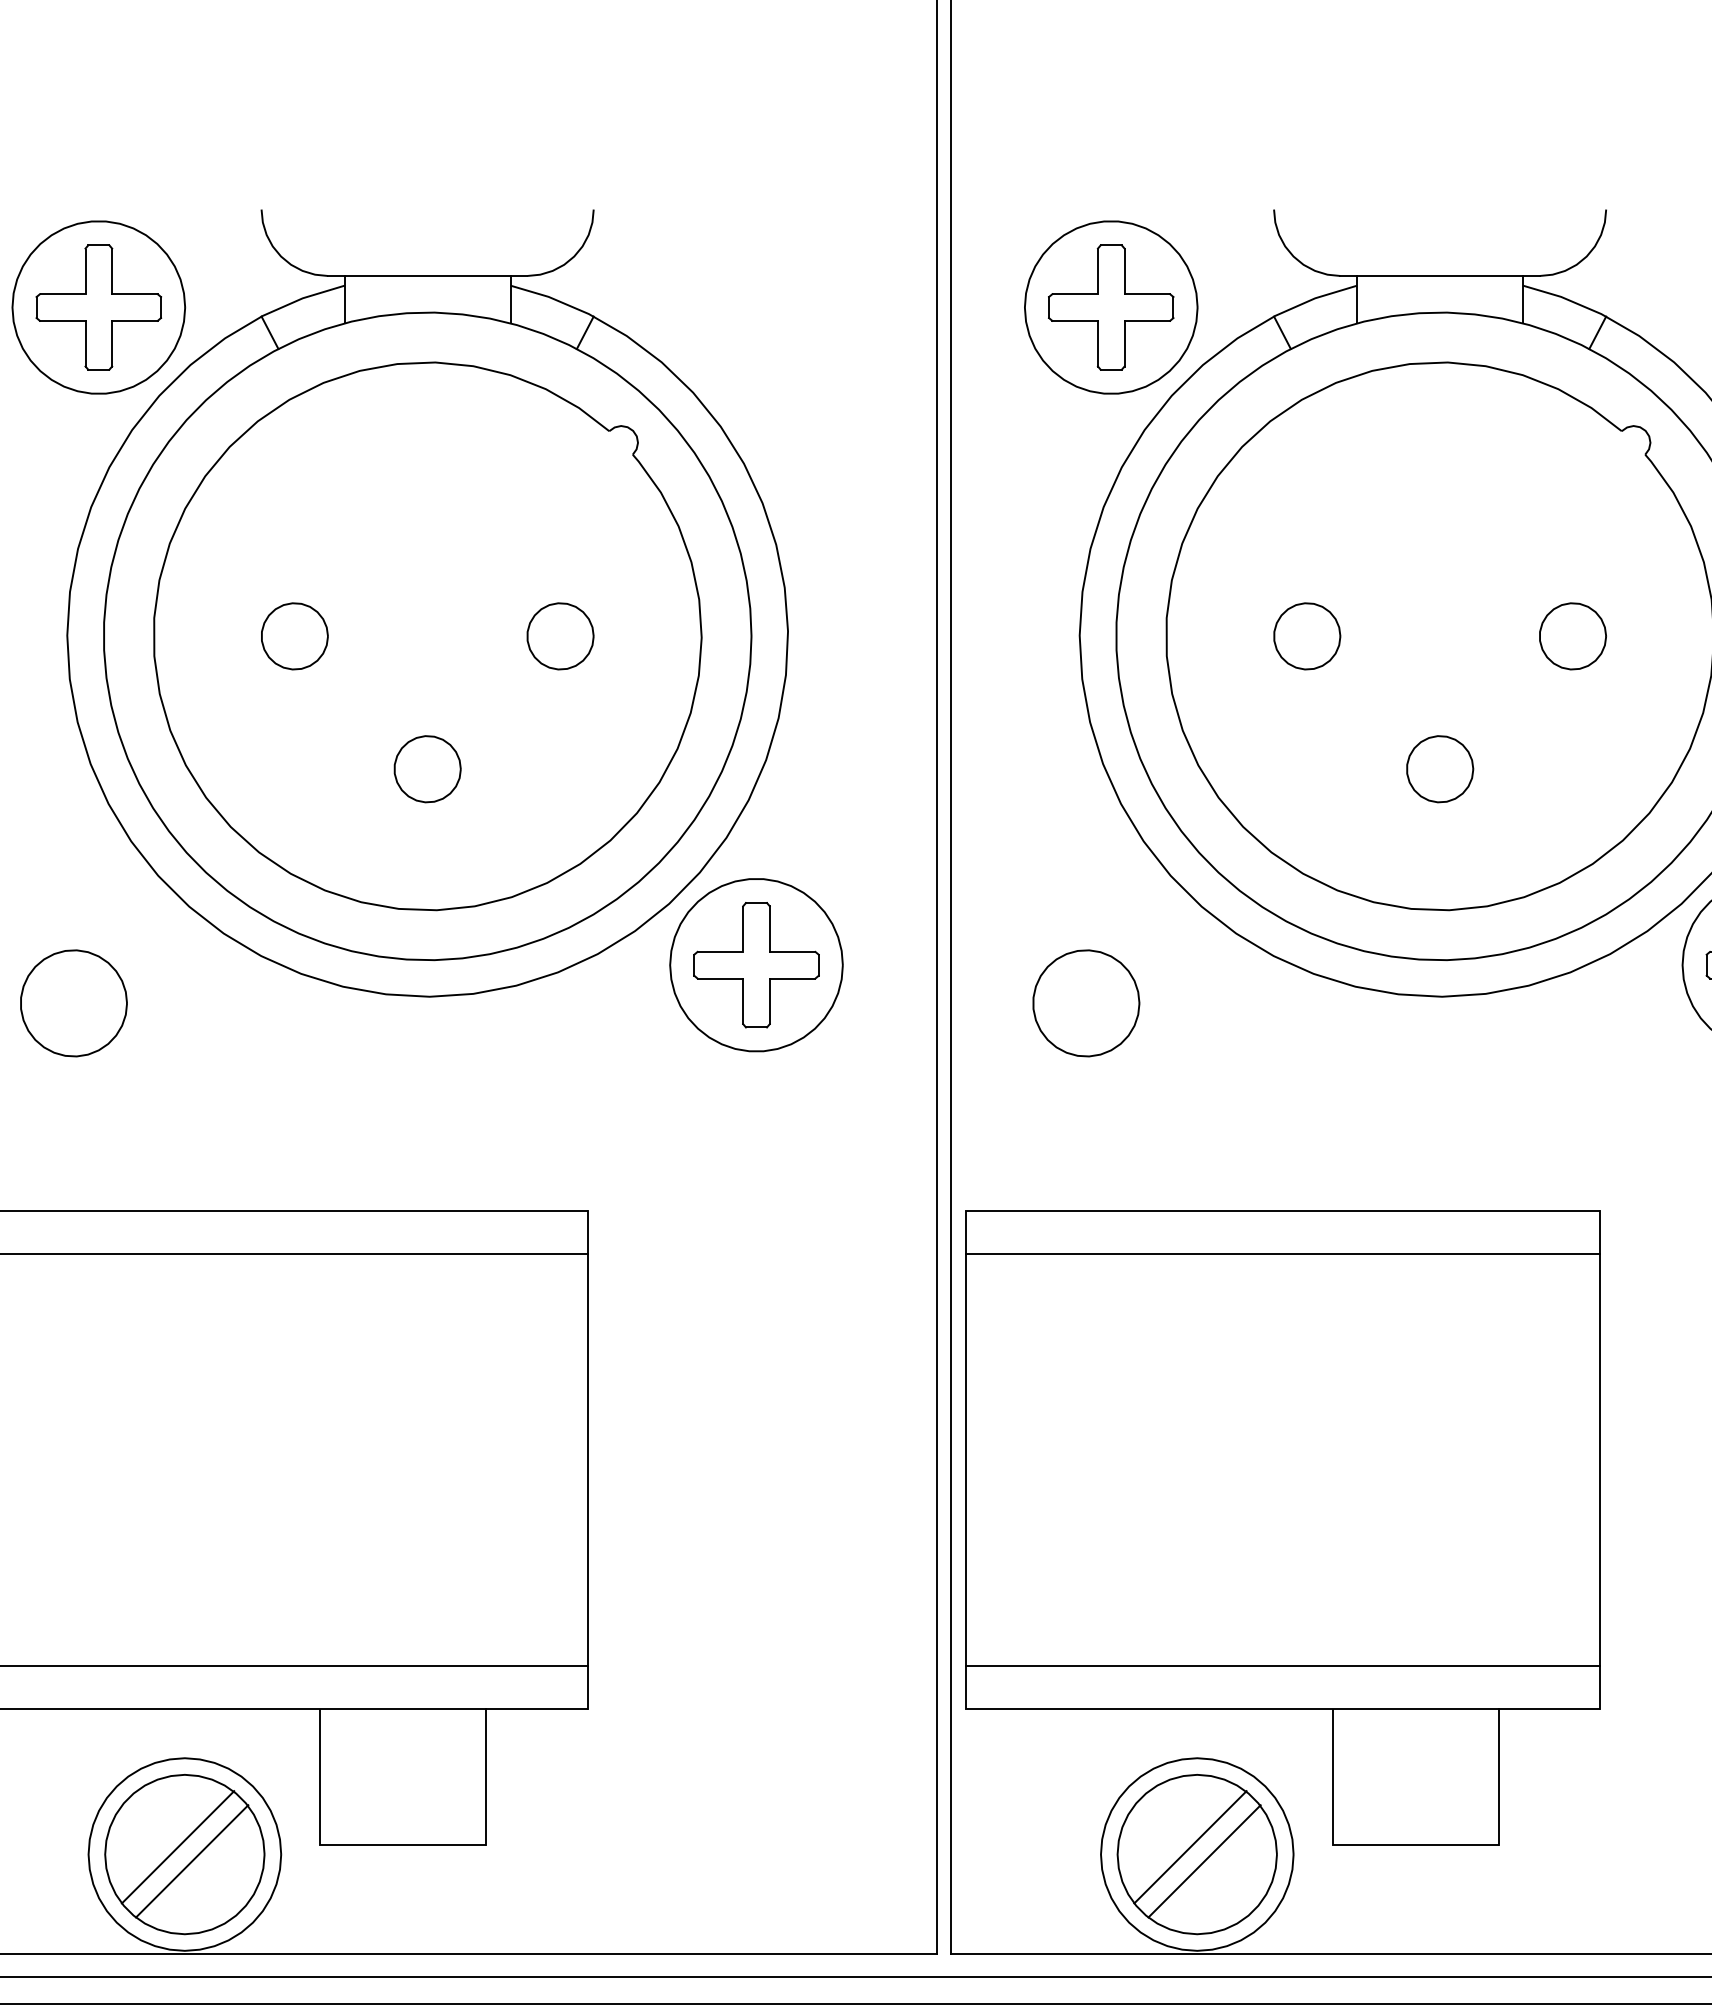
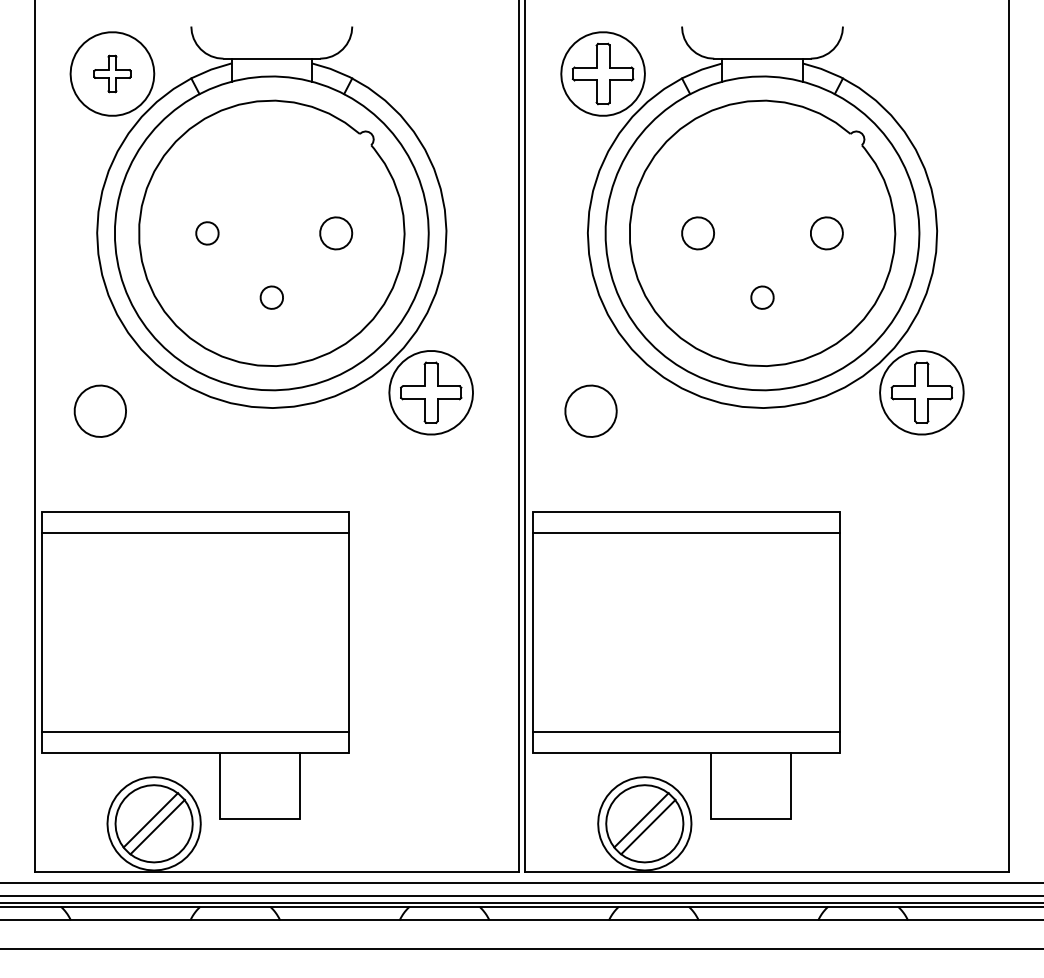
part: (98, 306) -> (112, 73), size x0.6
part: (294, 636) -> (207, 233), size x0.7
part: (426, 768) -> (271, 297), size x0.7
part: (1440, 768) -> (762, 297), size x0.7

